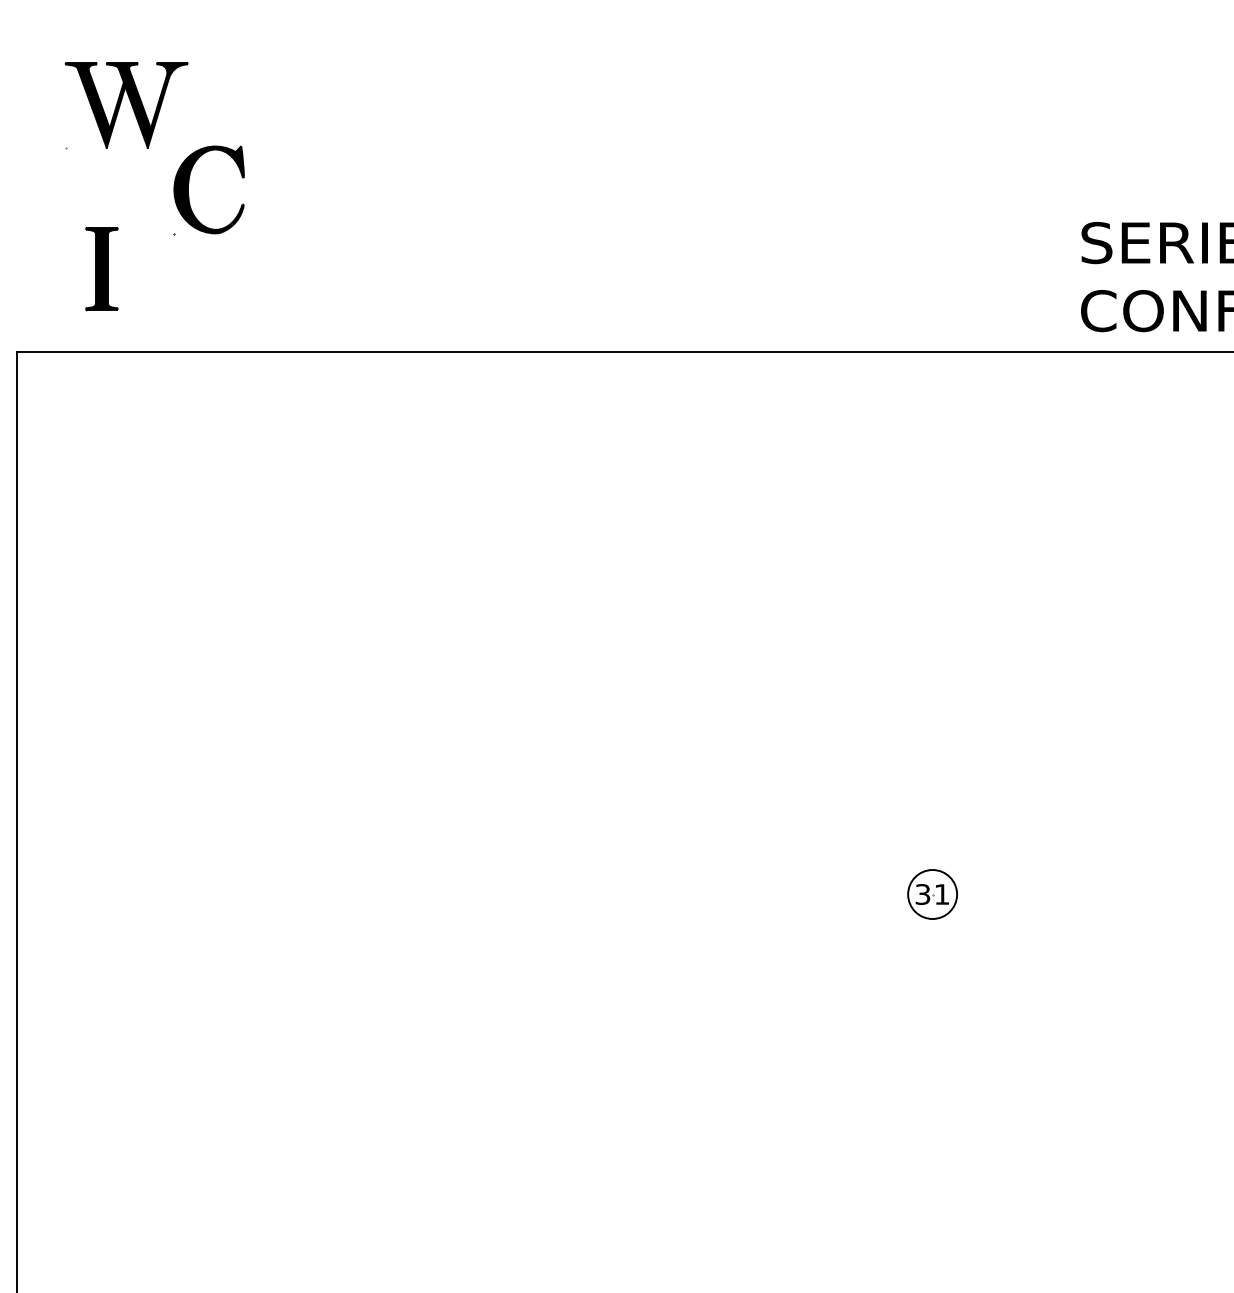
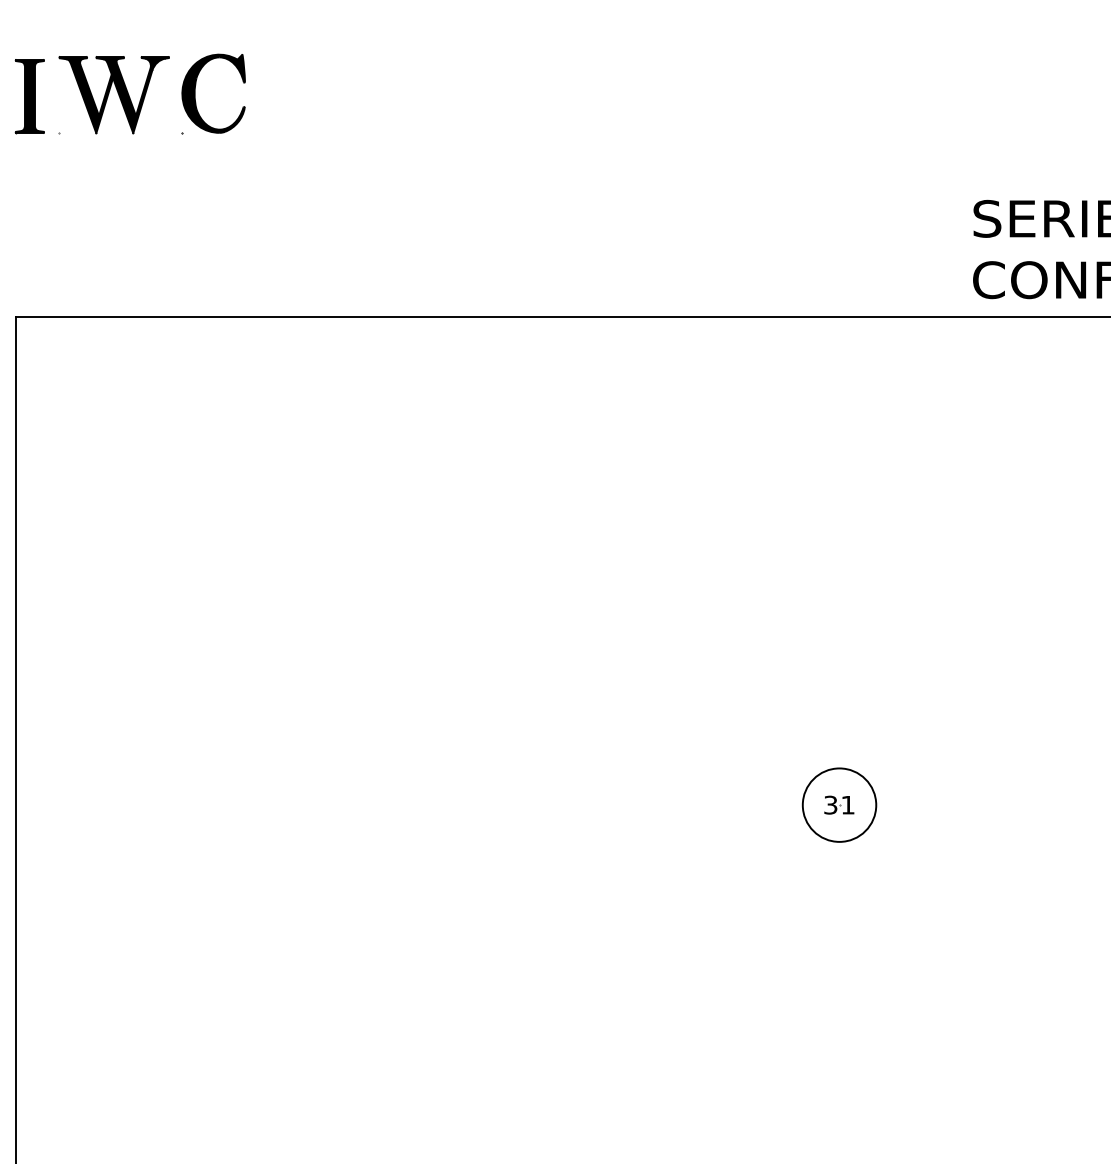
part: (189, 196) -> (195, 99), moved
part: (101, 269) -> (29, 96), moved
circle: (932, 894) -> (839, 805), size x1.67

